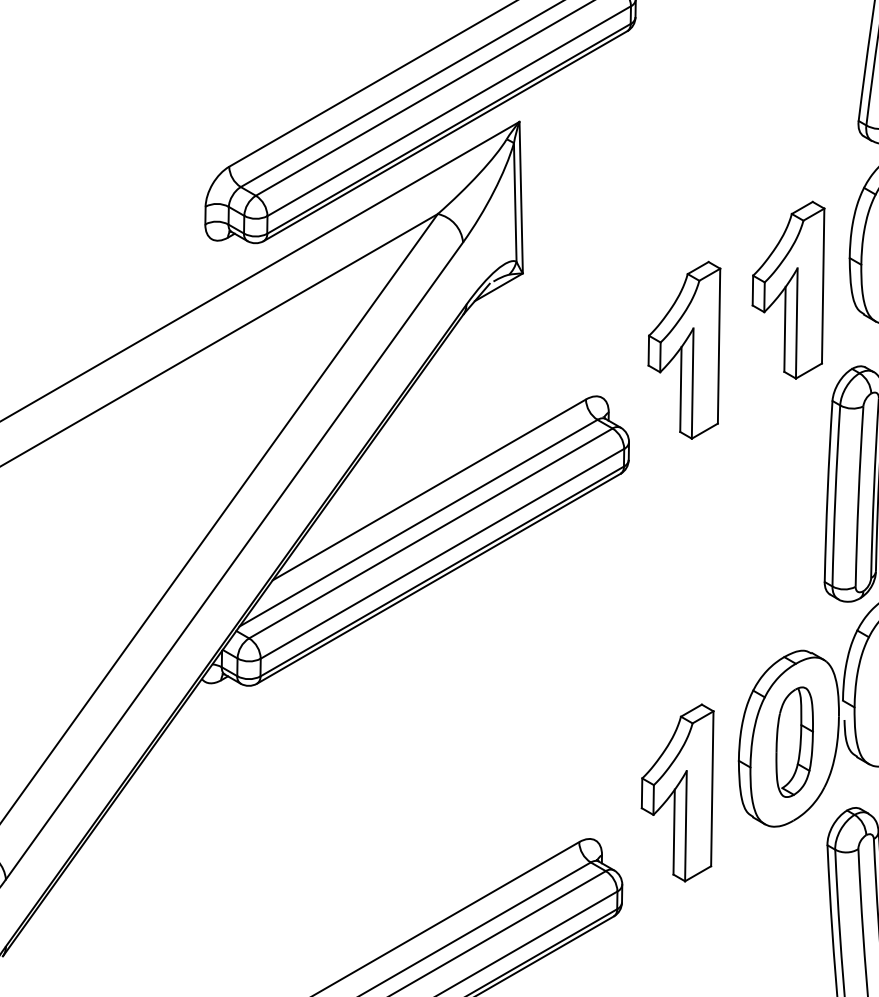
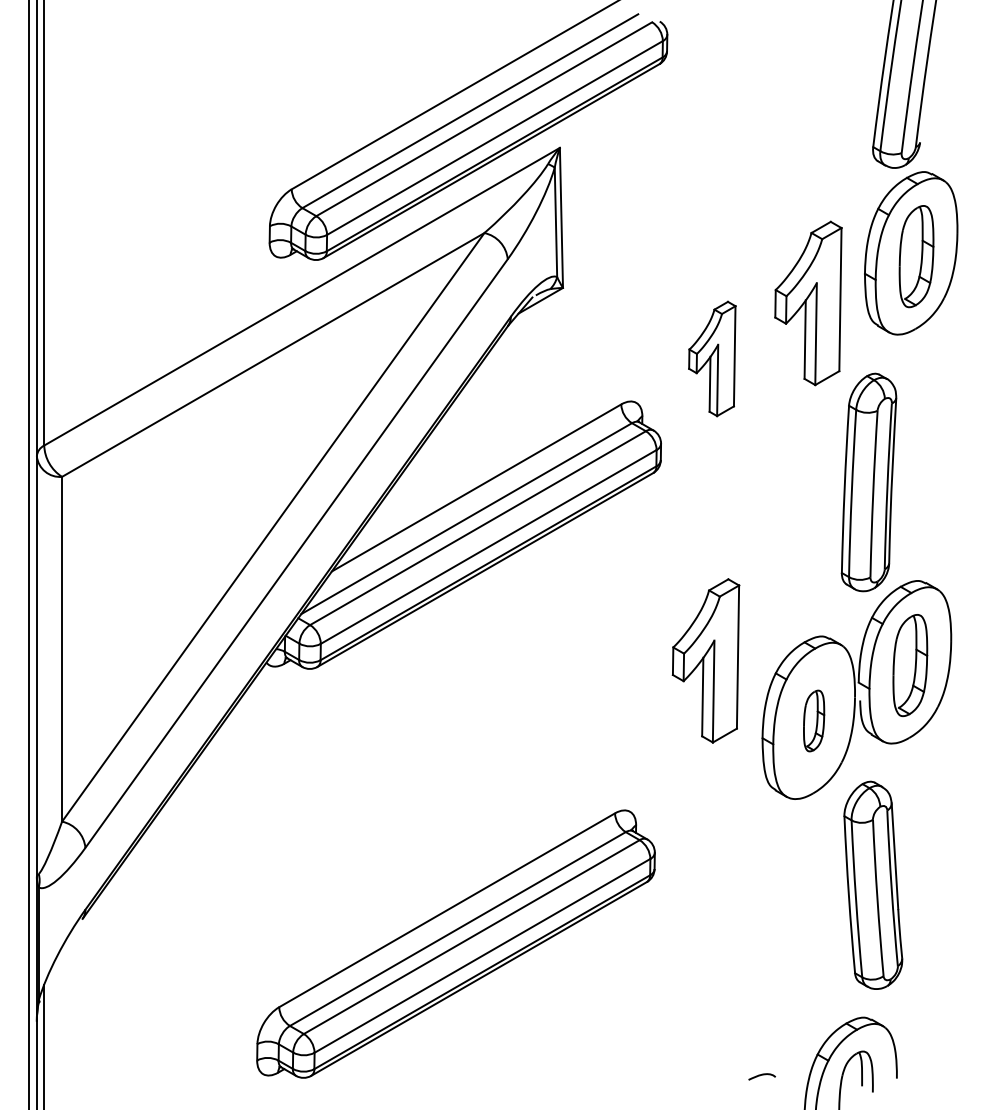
part: (684, 349) -> (712, 358), size x0.7
part: (794, 741) -> (813, 720), size x0.6
part: (677, 792) -> (705, 660), moved

